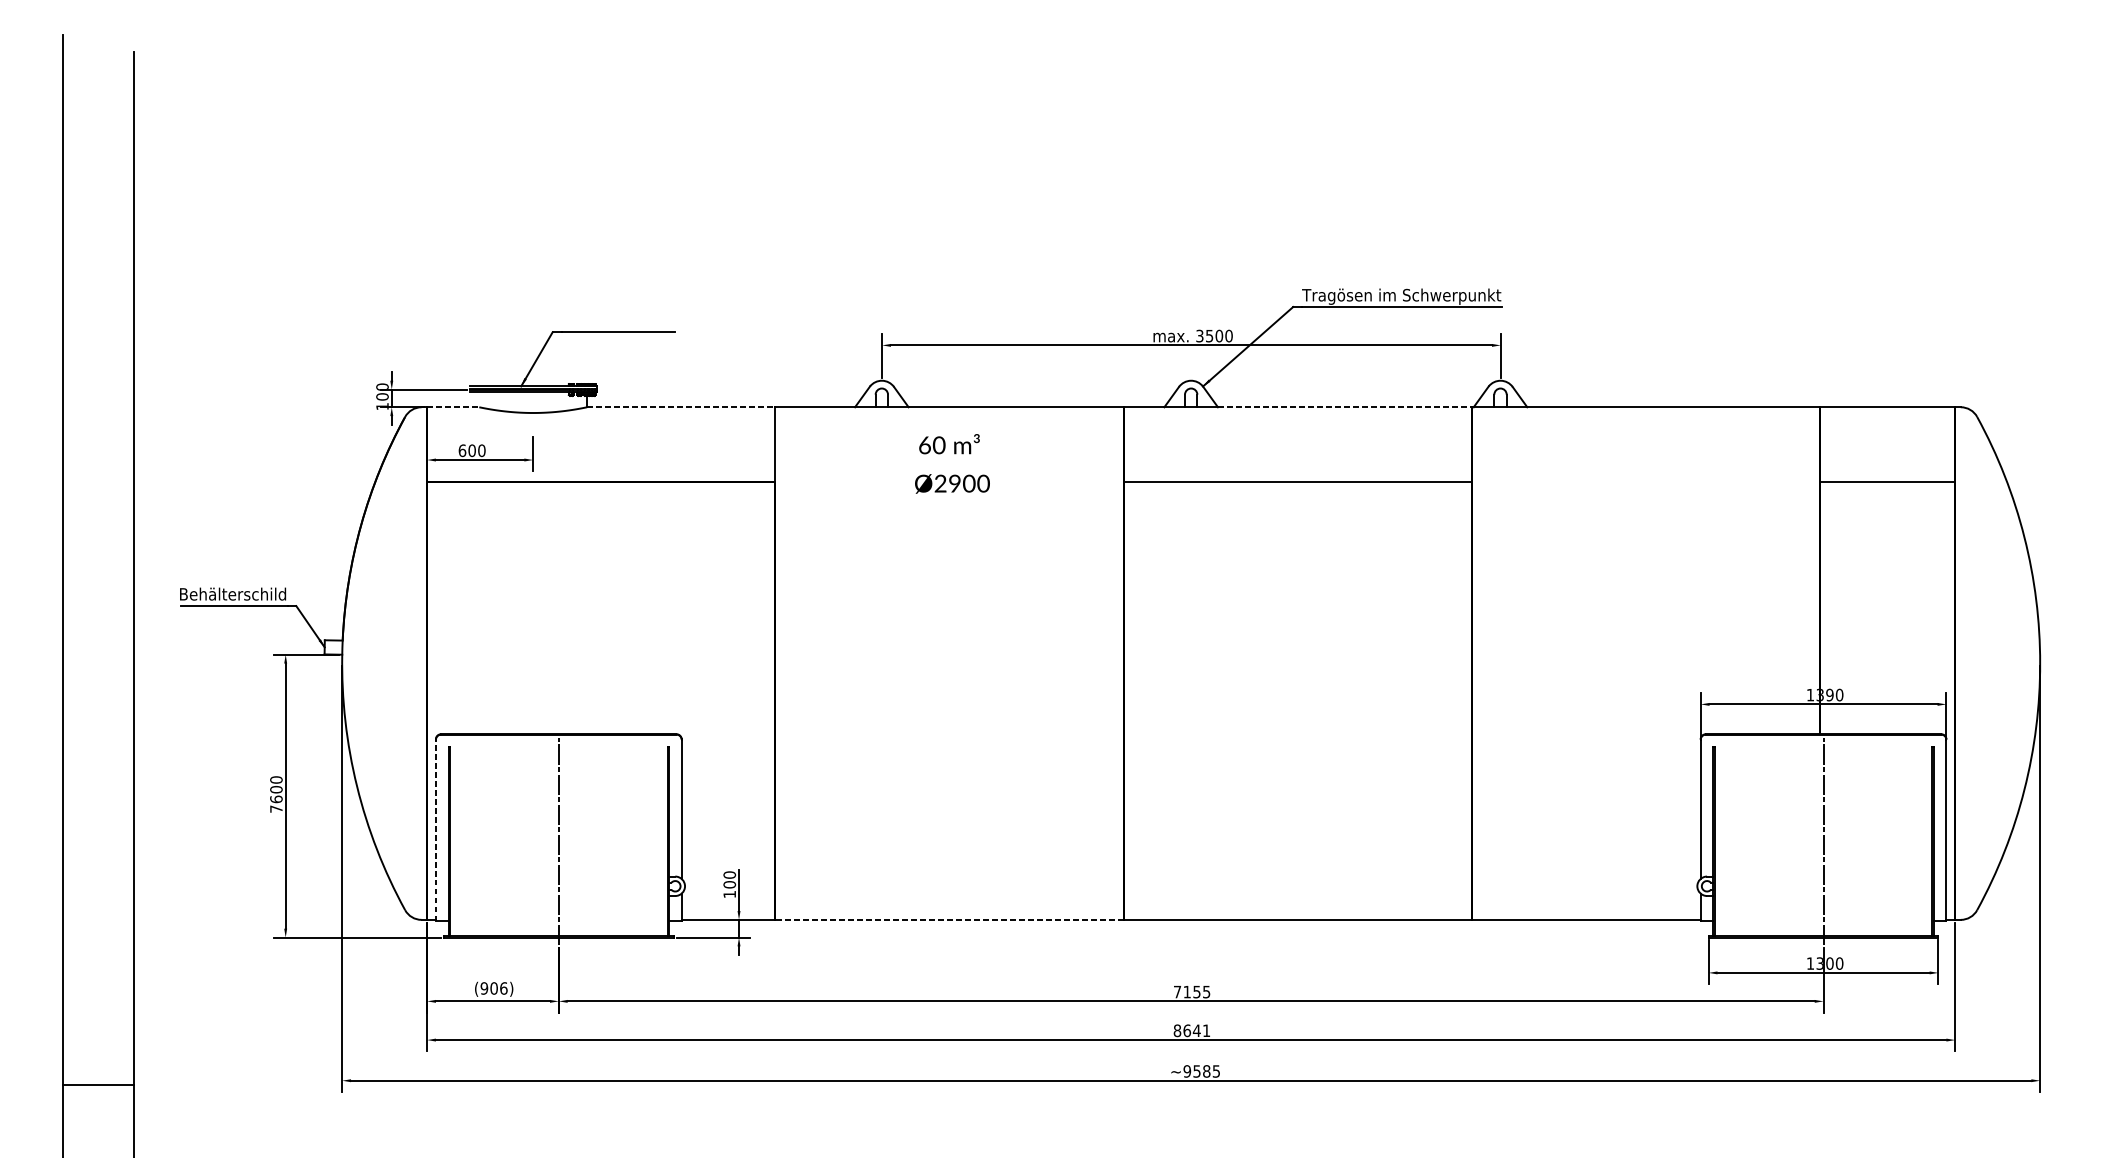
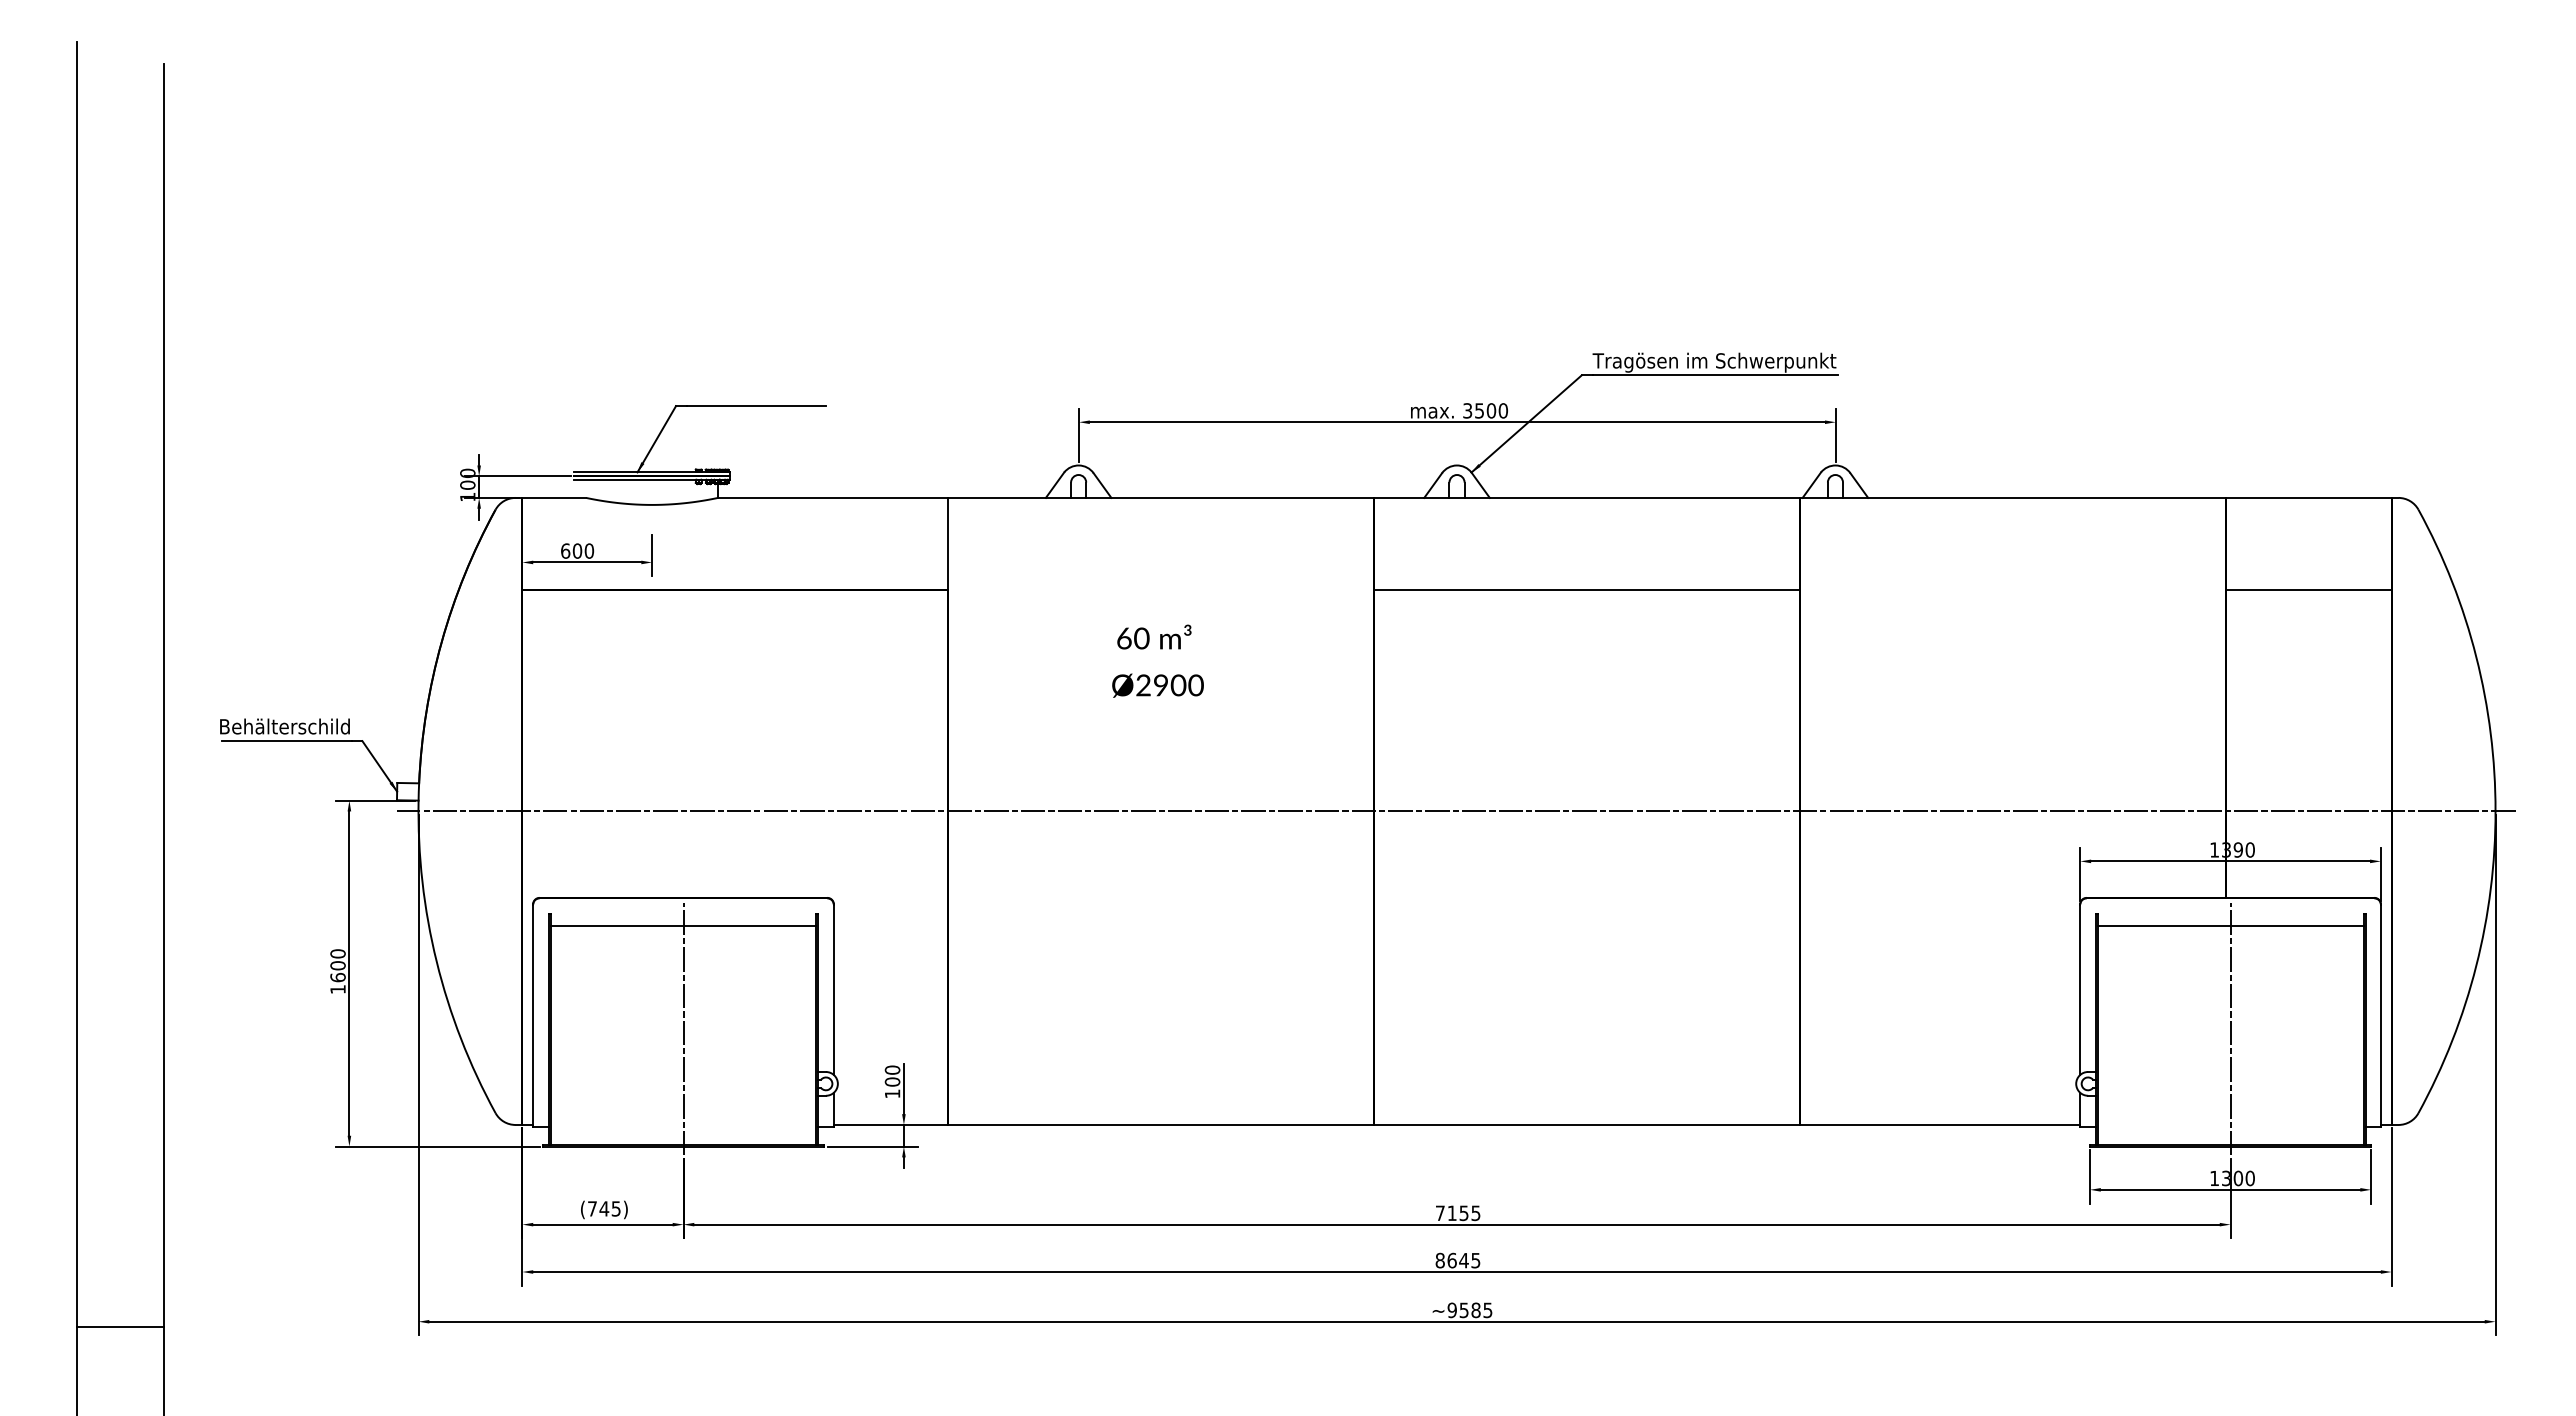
line: (453, 406) -> (554, 497), dashed -> solid
line: (681, 406) -> (833, 497), dashed -> solid
line: (1345, 406) -> (1645, 497), dashed -> solid
text: (952, 463) -> (1157, 660), moved
line: (1189, 663) -> (1455, 811), added
line: (558, 756) -> (683, 925), added
line: (1823, 756) -> (2230, 925), added
text: (275, 809) -> (337, 989), 7600 -> 1600
line: (436, 830) -> (533, 1015), dashed -> solid
line: (949, 919) -> (1161, 1124), dashed -> solid
text: (493, 988) -> (603, 1208), (906) -> (745)
text: (1206, 1030) -> (1475, 1260), 8641 -> 8645

